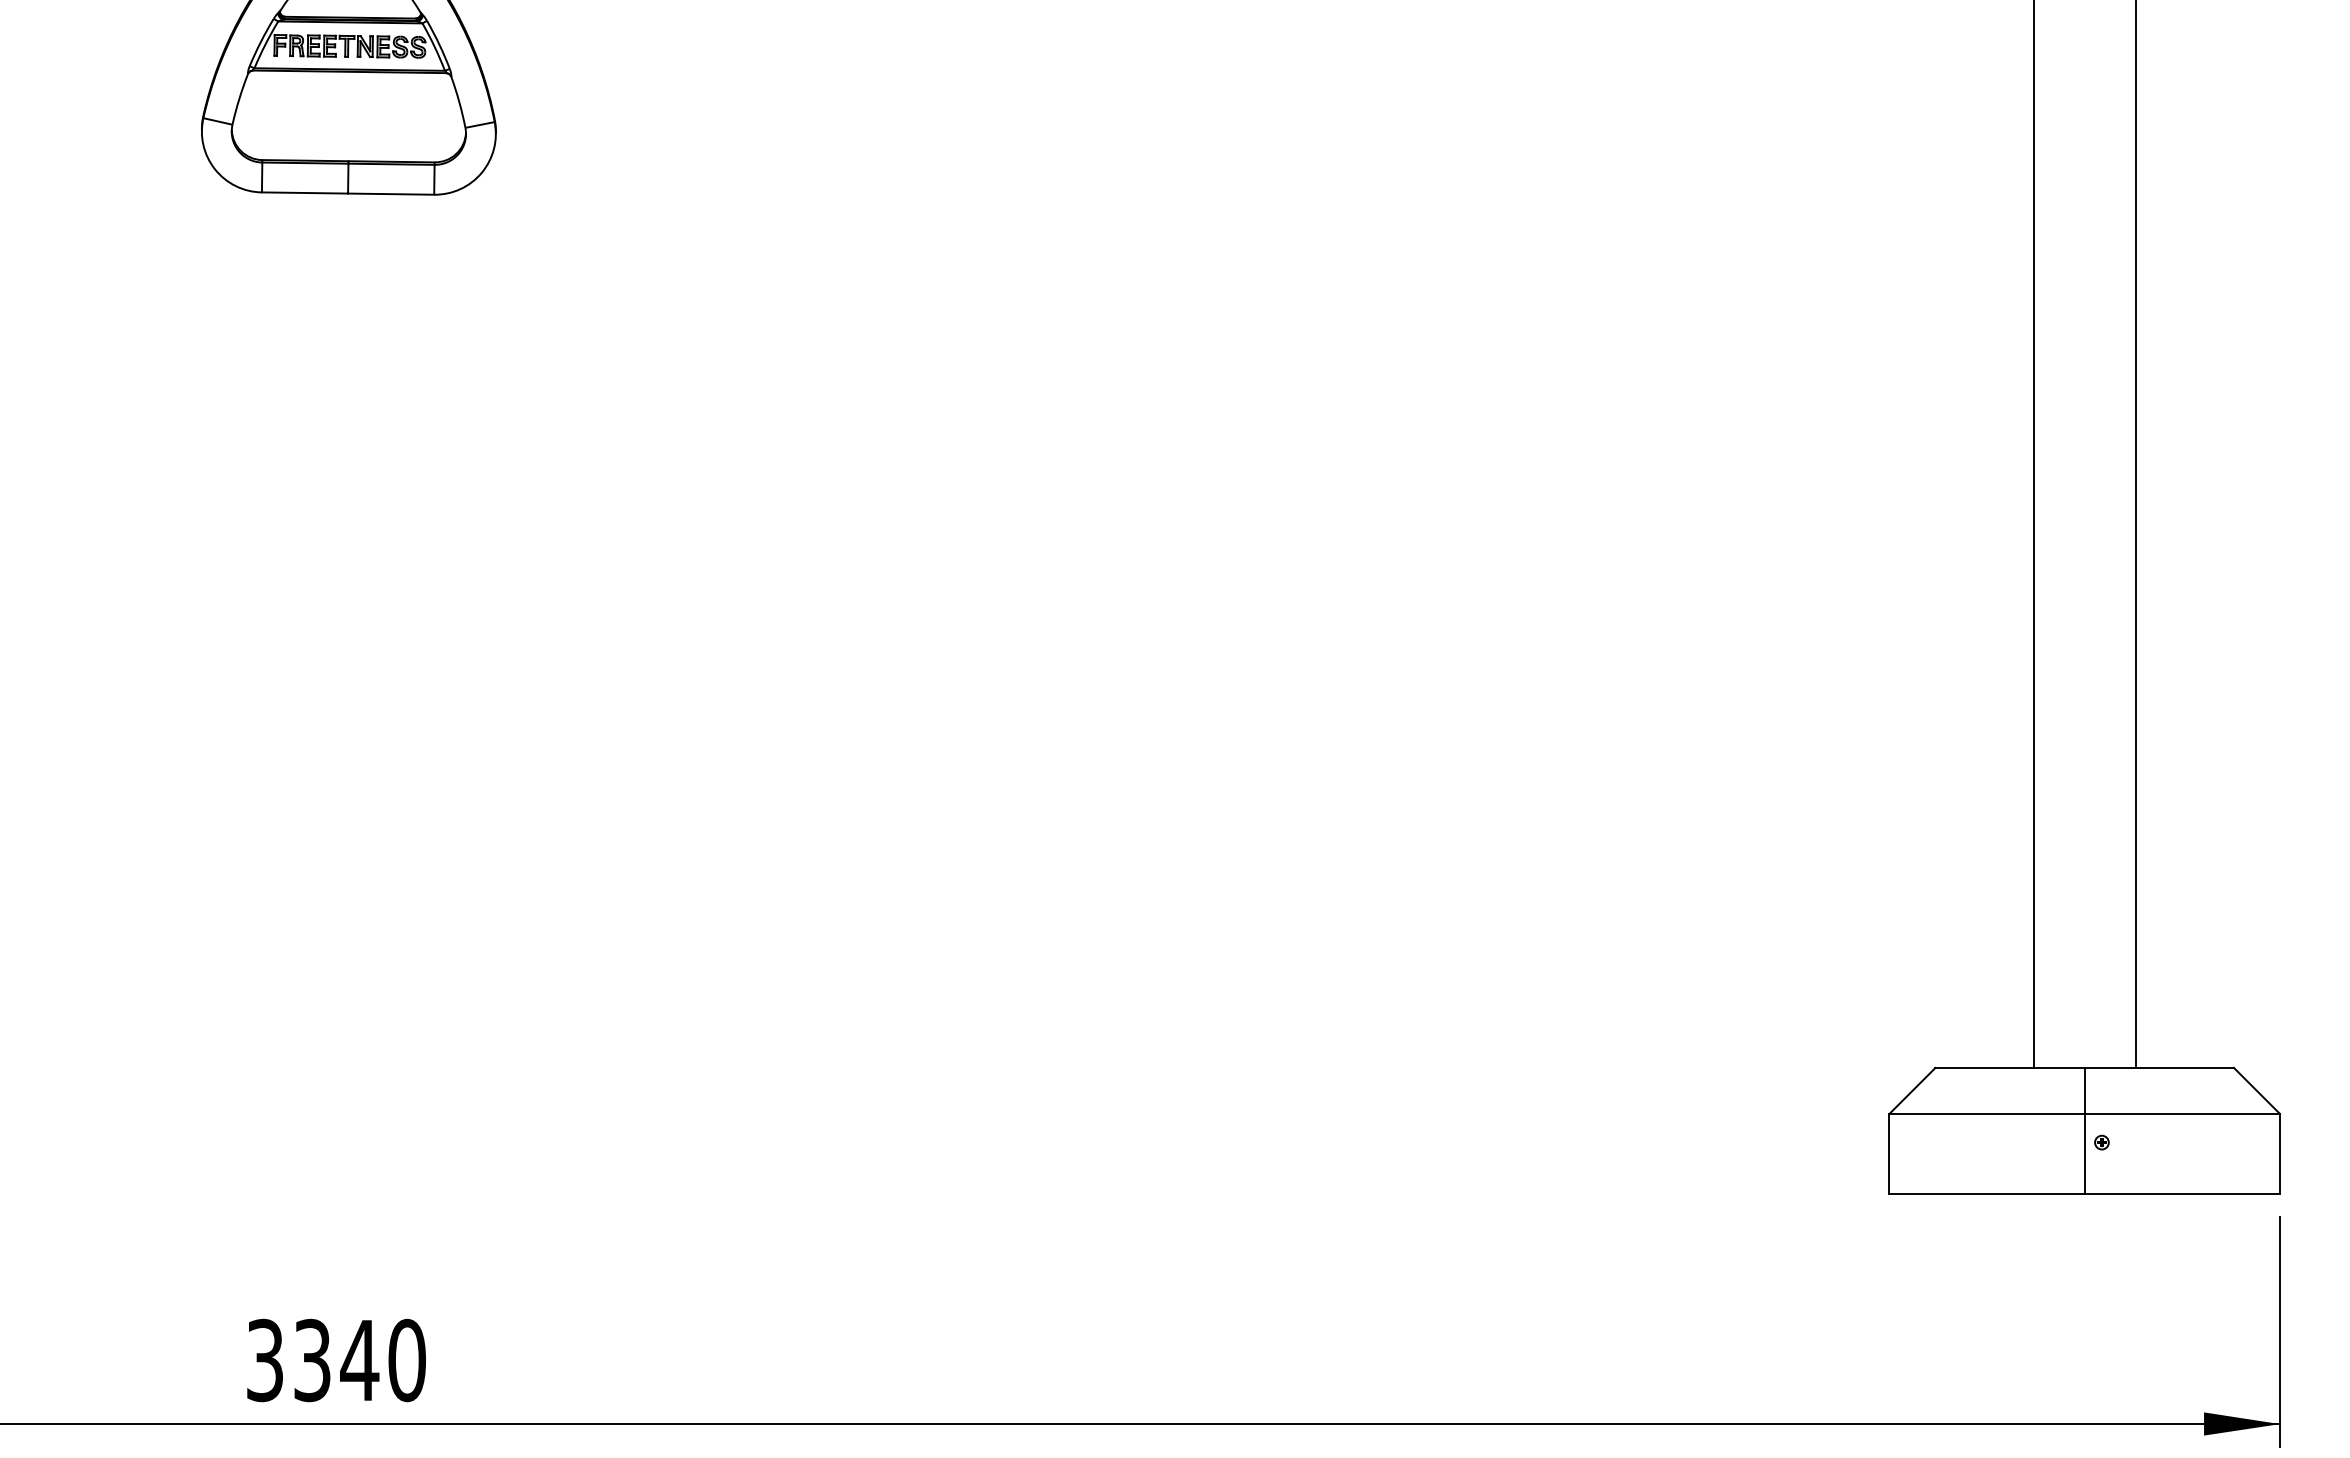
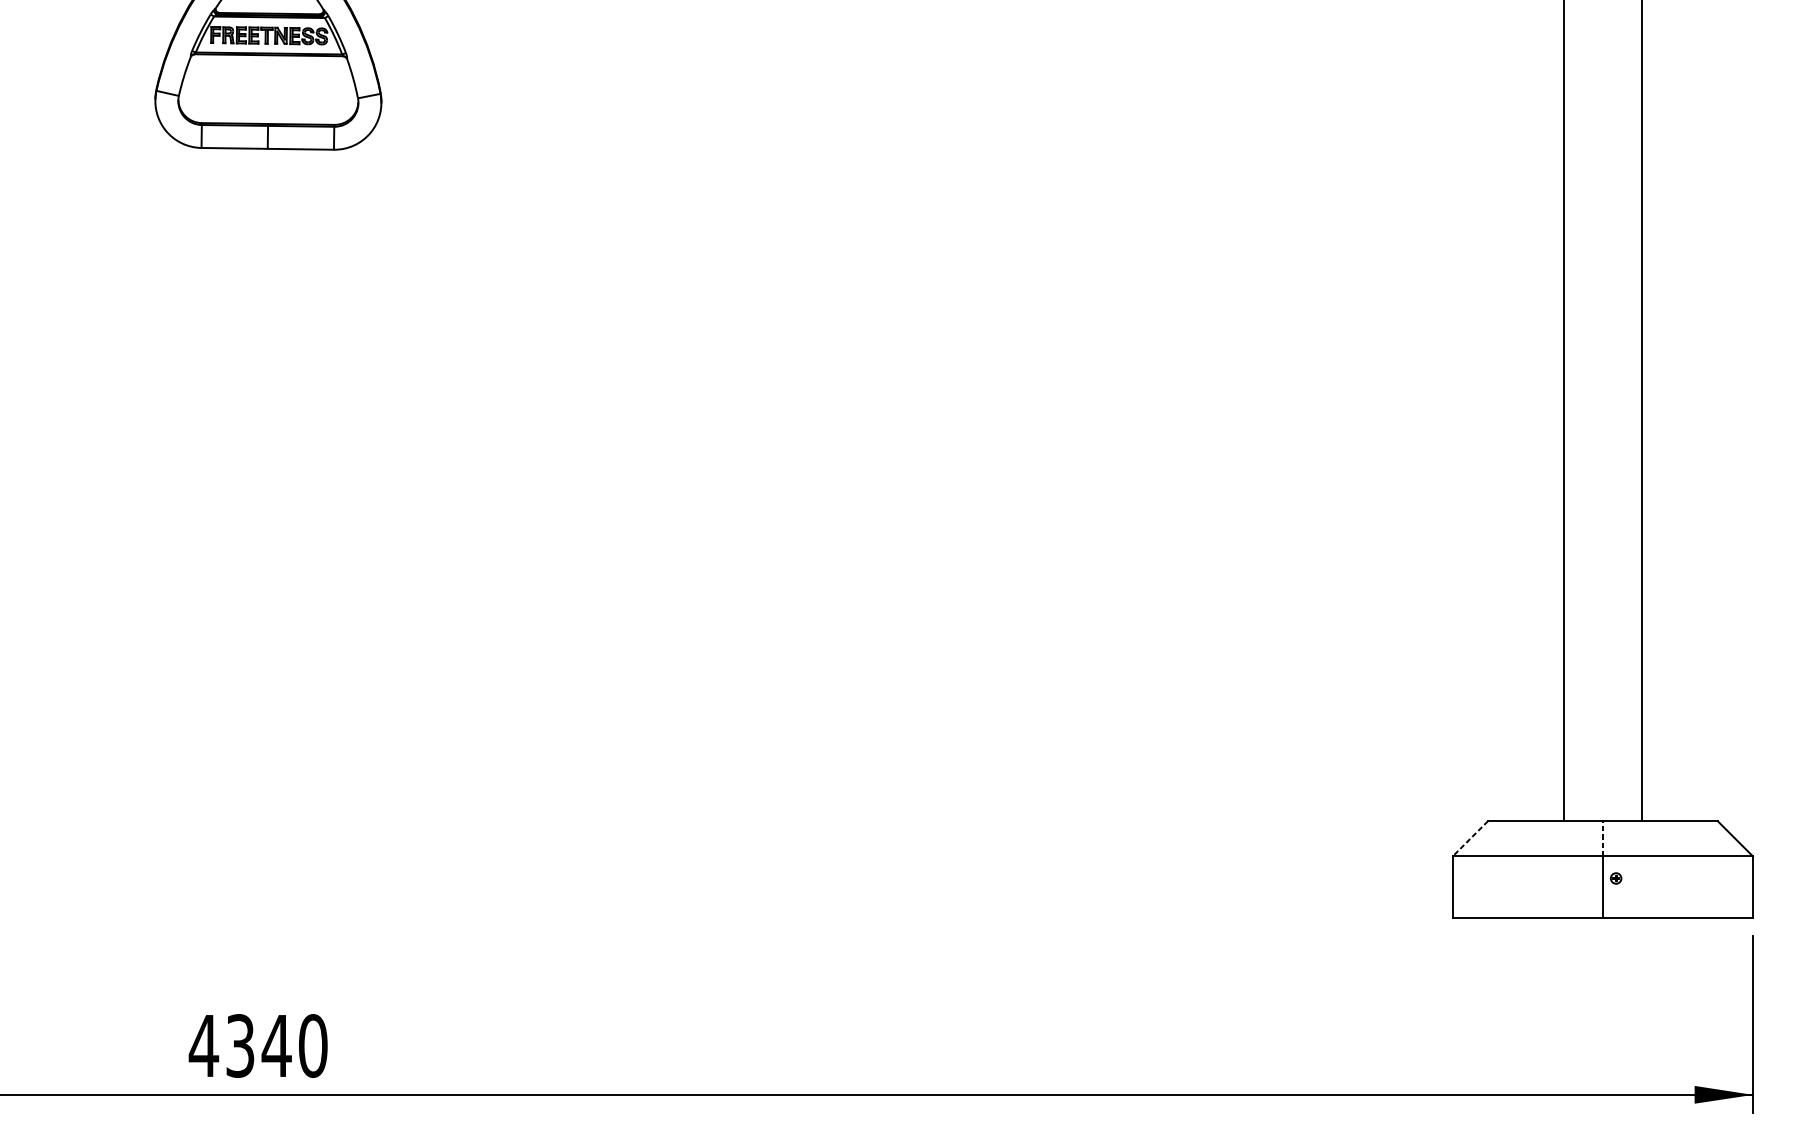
line: (2084, 1090) -> (1602, 838), solid -> dashed
line: (1912, 1091) -> (1470, 839), solid -> dashed
text: (264, 1360) -> (203, 1045), 3340 -> 4340

